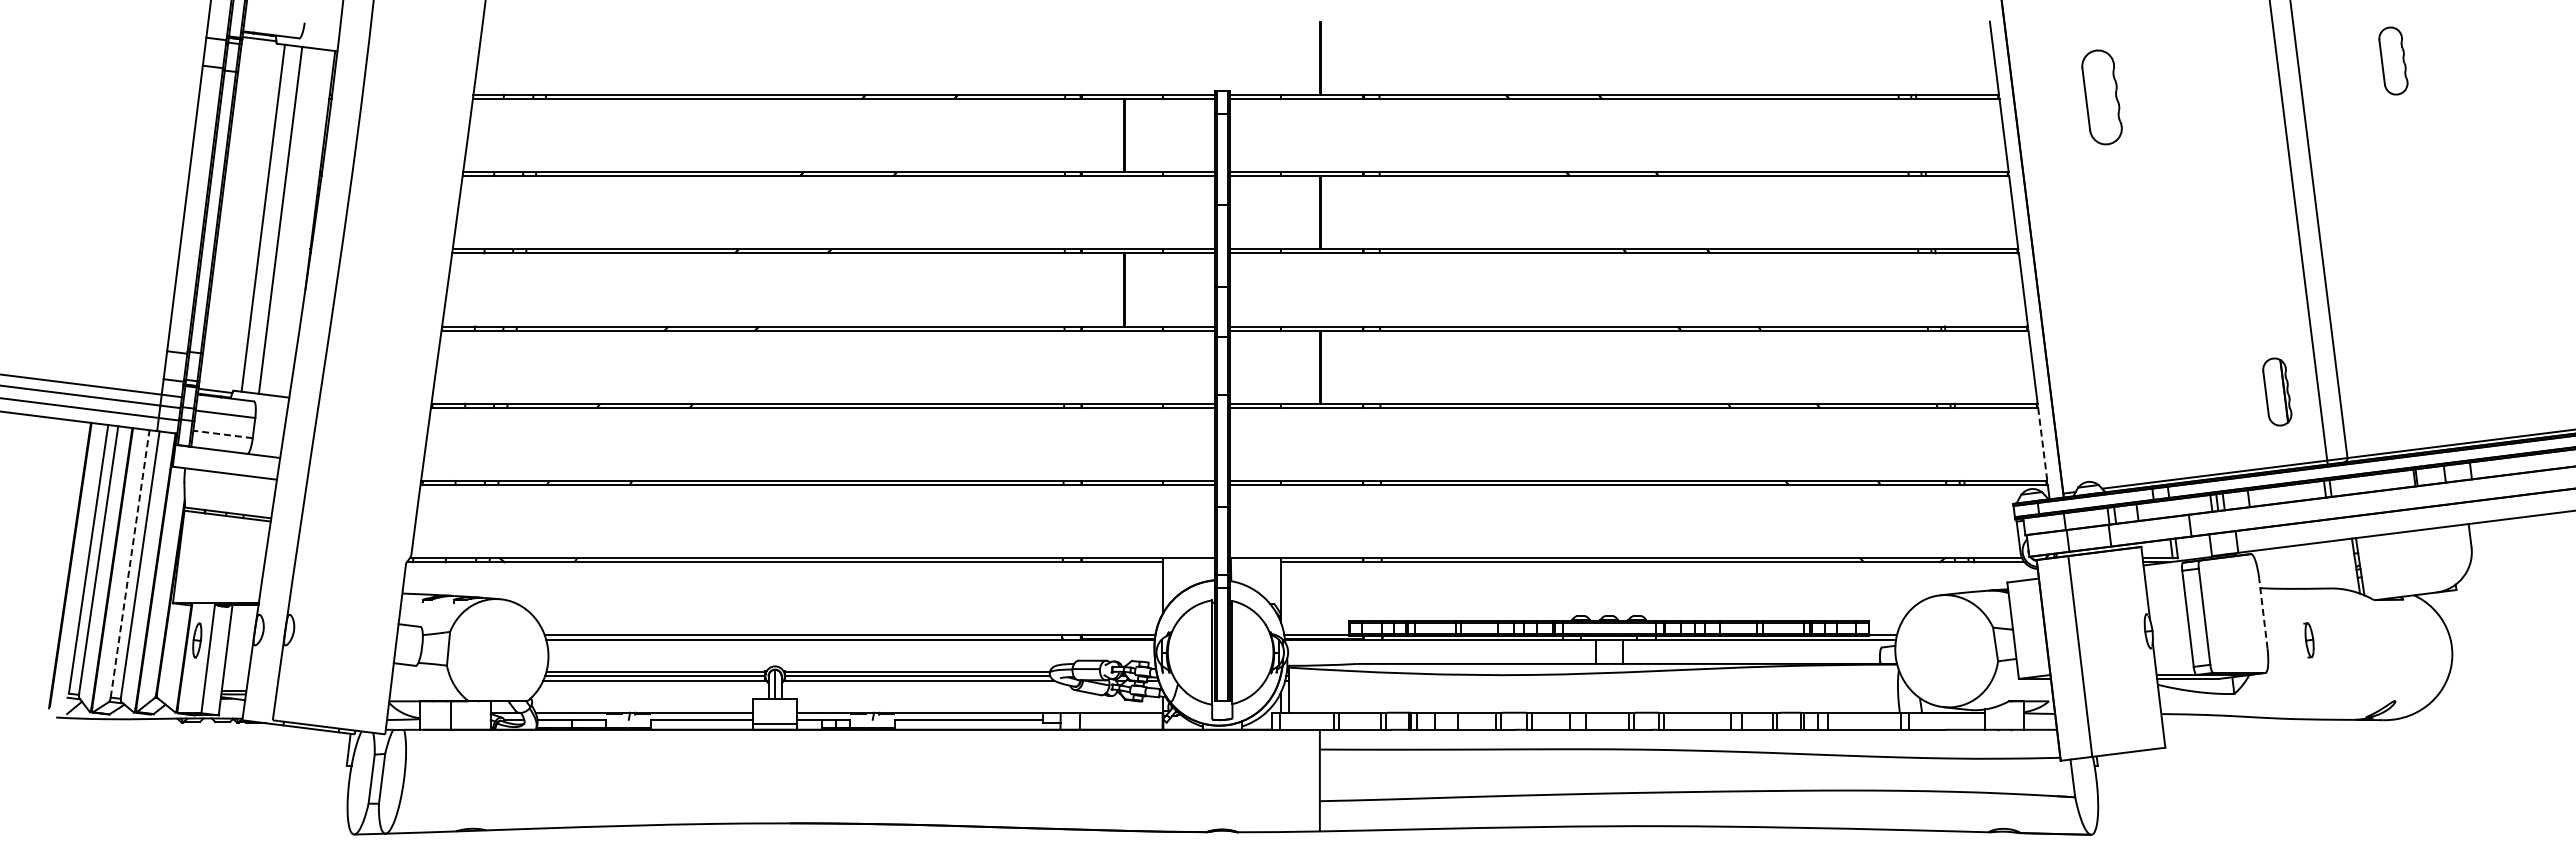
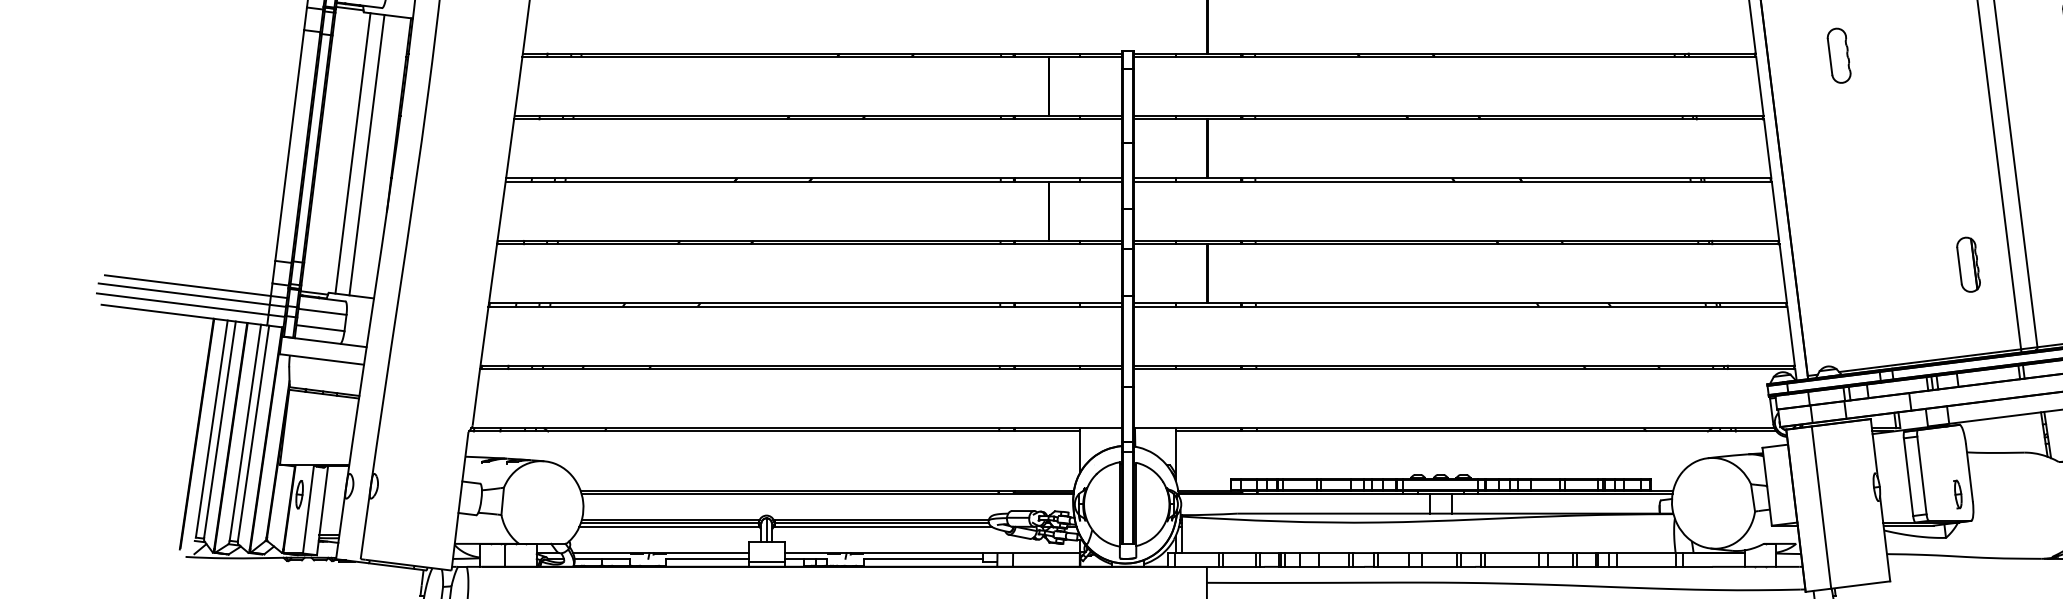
part: (2102, 97) -> (1839, 55), size x0.71
part: (2277, 391) -> (1968, 264), moved
line: (223, 434) -> (320, 328), dashed -> solid
line: (2042, 444) -> (1790, 336), dashed -> solid
line: (130, 563) -> (245, 432), dashed -> solid
line: (2263, 613) -> (1969, 472), dashed -> solid
part: (2308, 640) -> (1957, 494), moved

